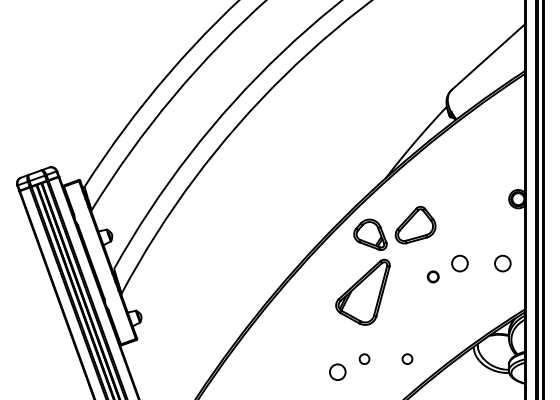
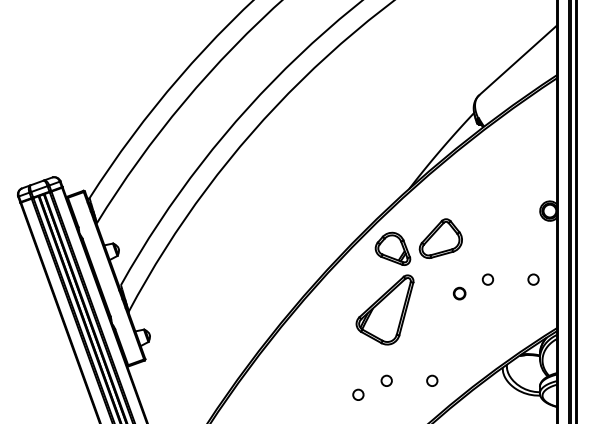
circle: (459, 263) -> (487, 279), size x0.62
circle: (502, 263) -> (533, 279), size x0.62
circle: (337, 372) -> (358, 395), size x0.62

